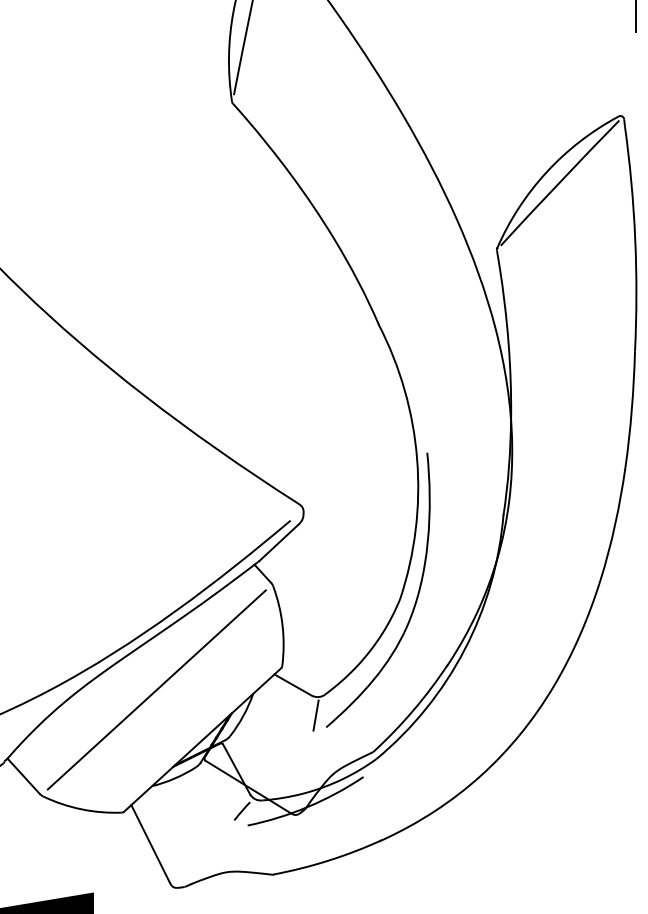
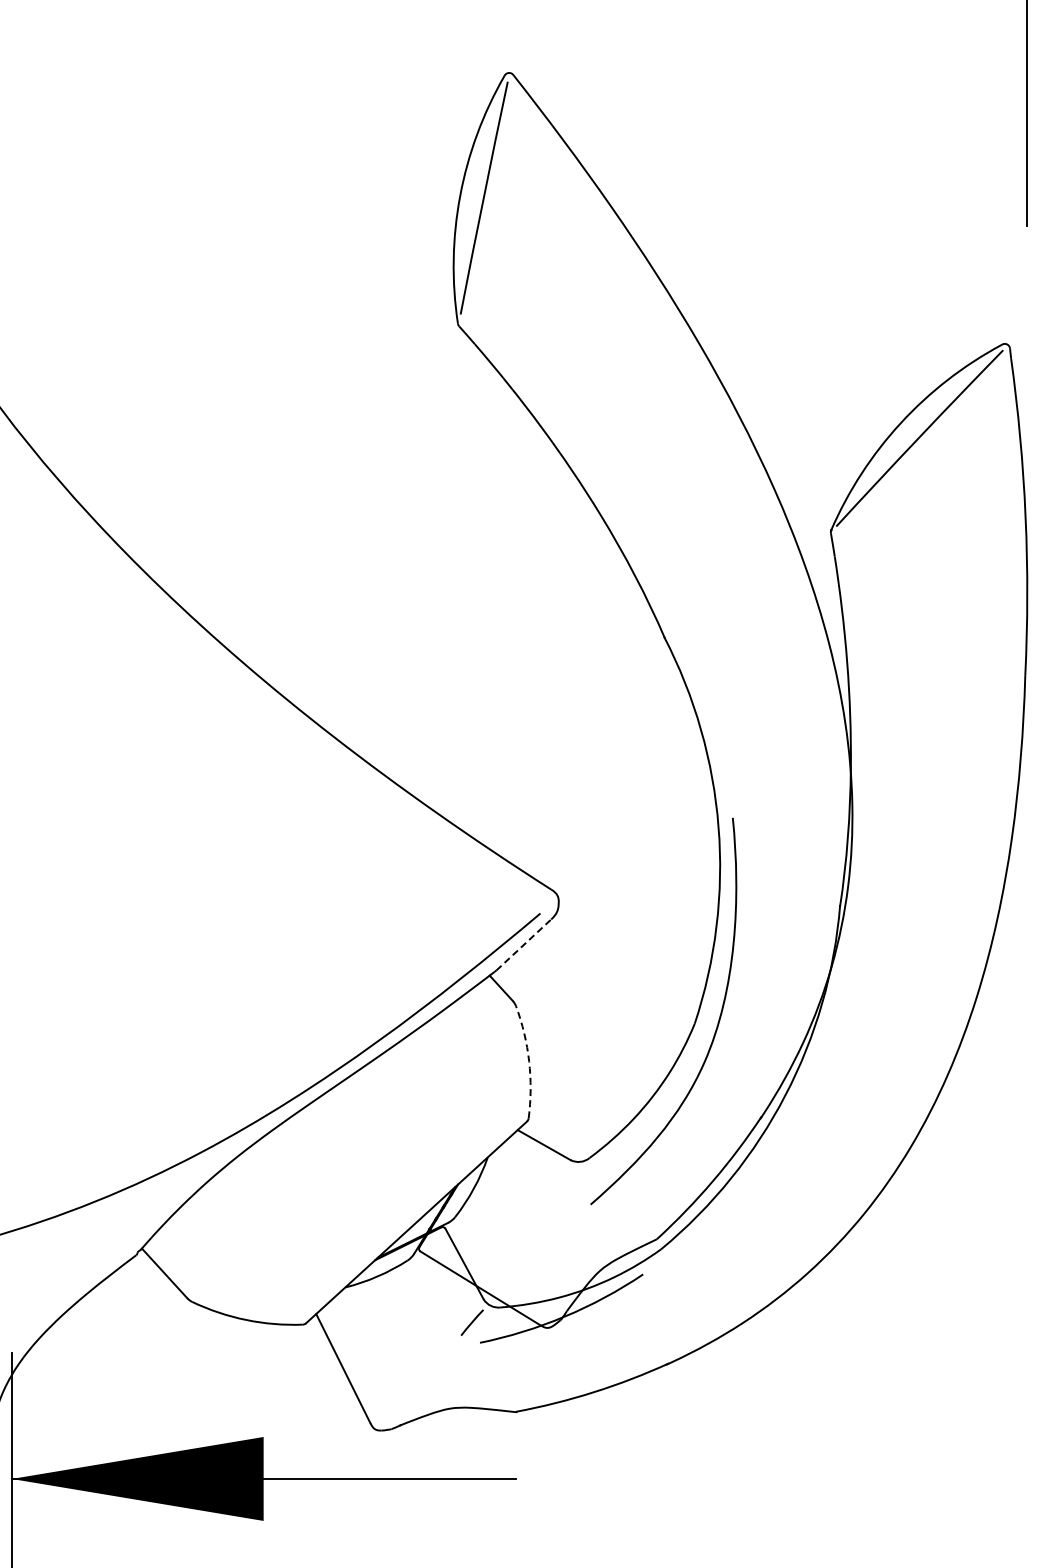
line: (279, 542) -> (524, 944), solid -> dashed
arc: (282, 625) -> (529, 1061), solid -> dashed
line: (156, 689) -> (351, 1151), removed
line: (315, 715) -> (575, 1187), removed

